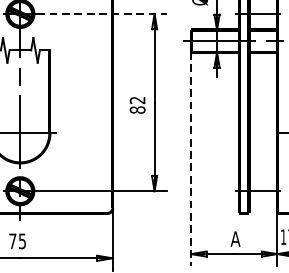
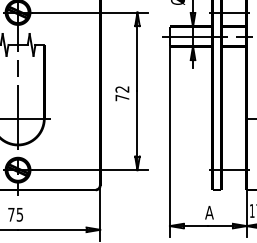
line: (101, 13) -> (90, 12), dashed -> solid
text: (137, 109) -> (122, 97), 82 -> 72
line: (190, 160) -> (169, 142), dashed -> solid

